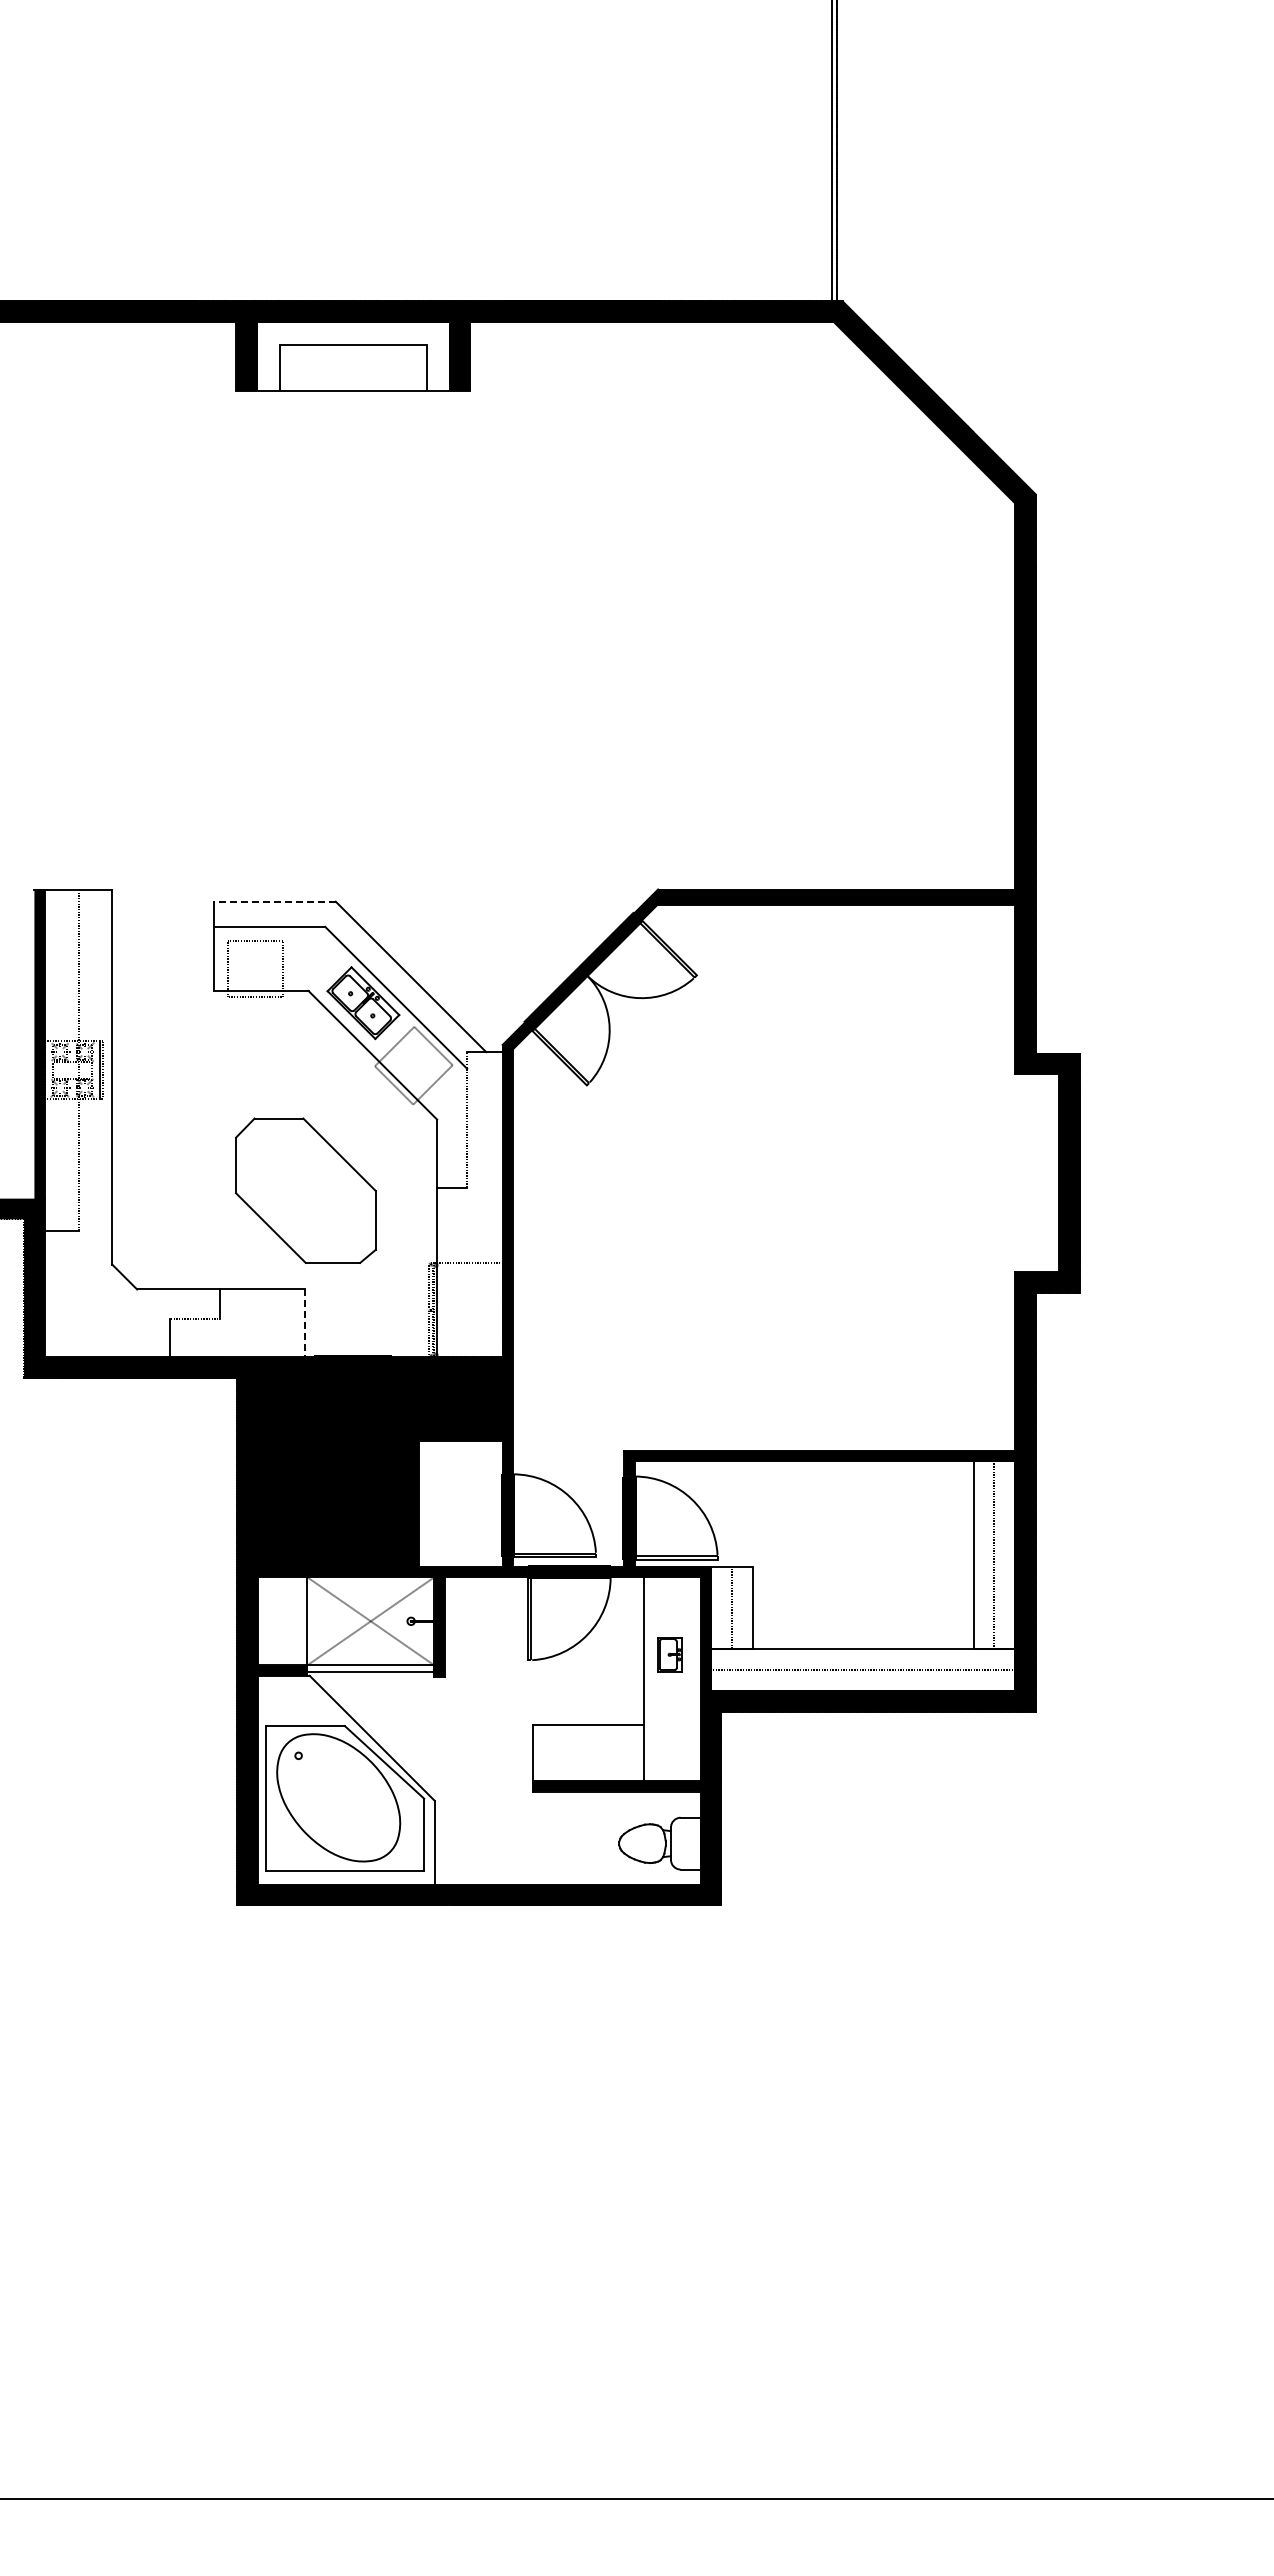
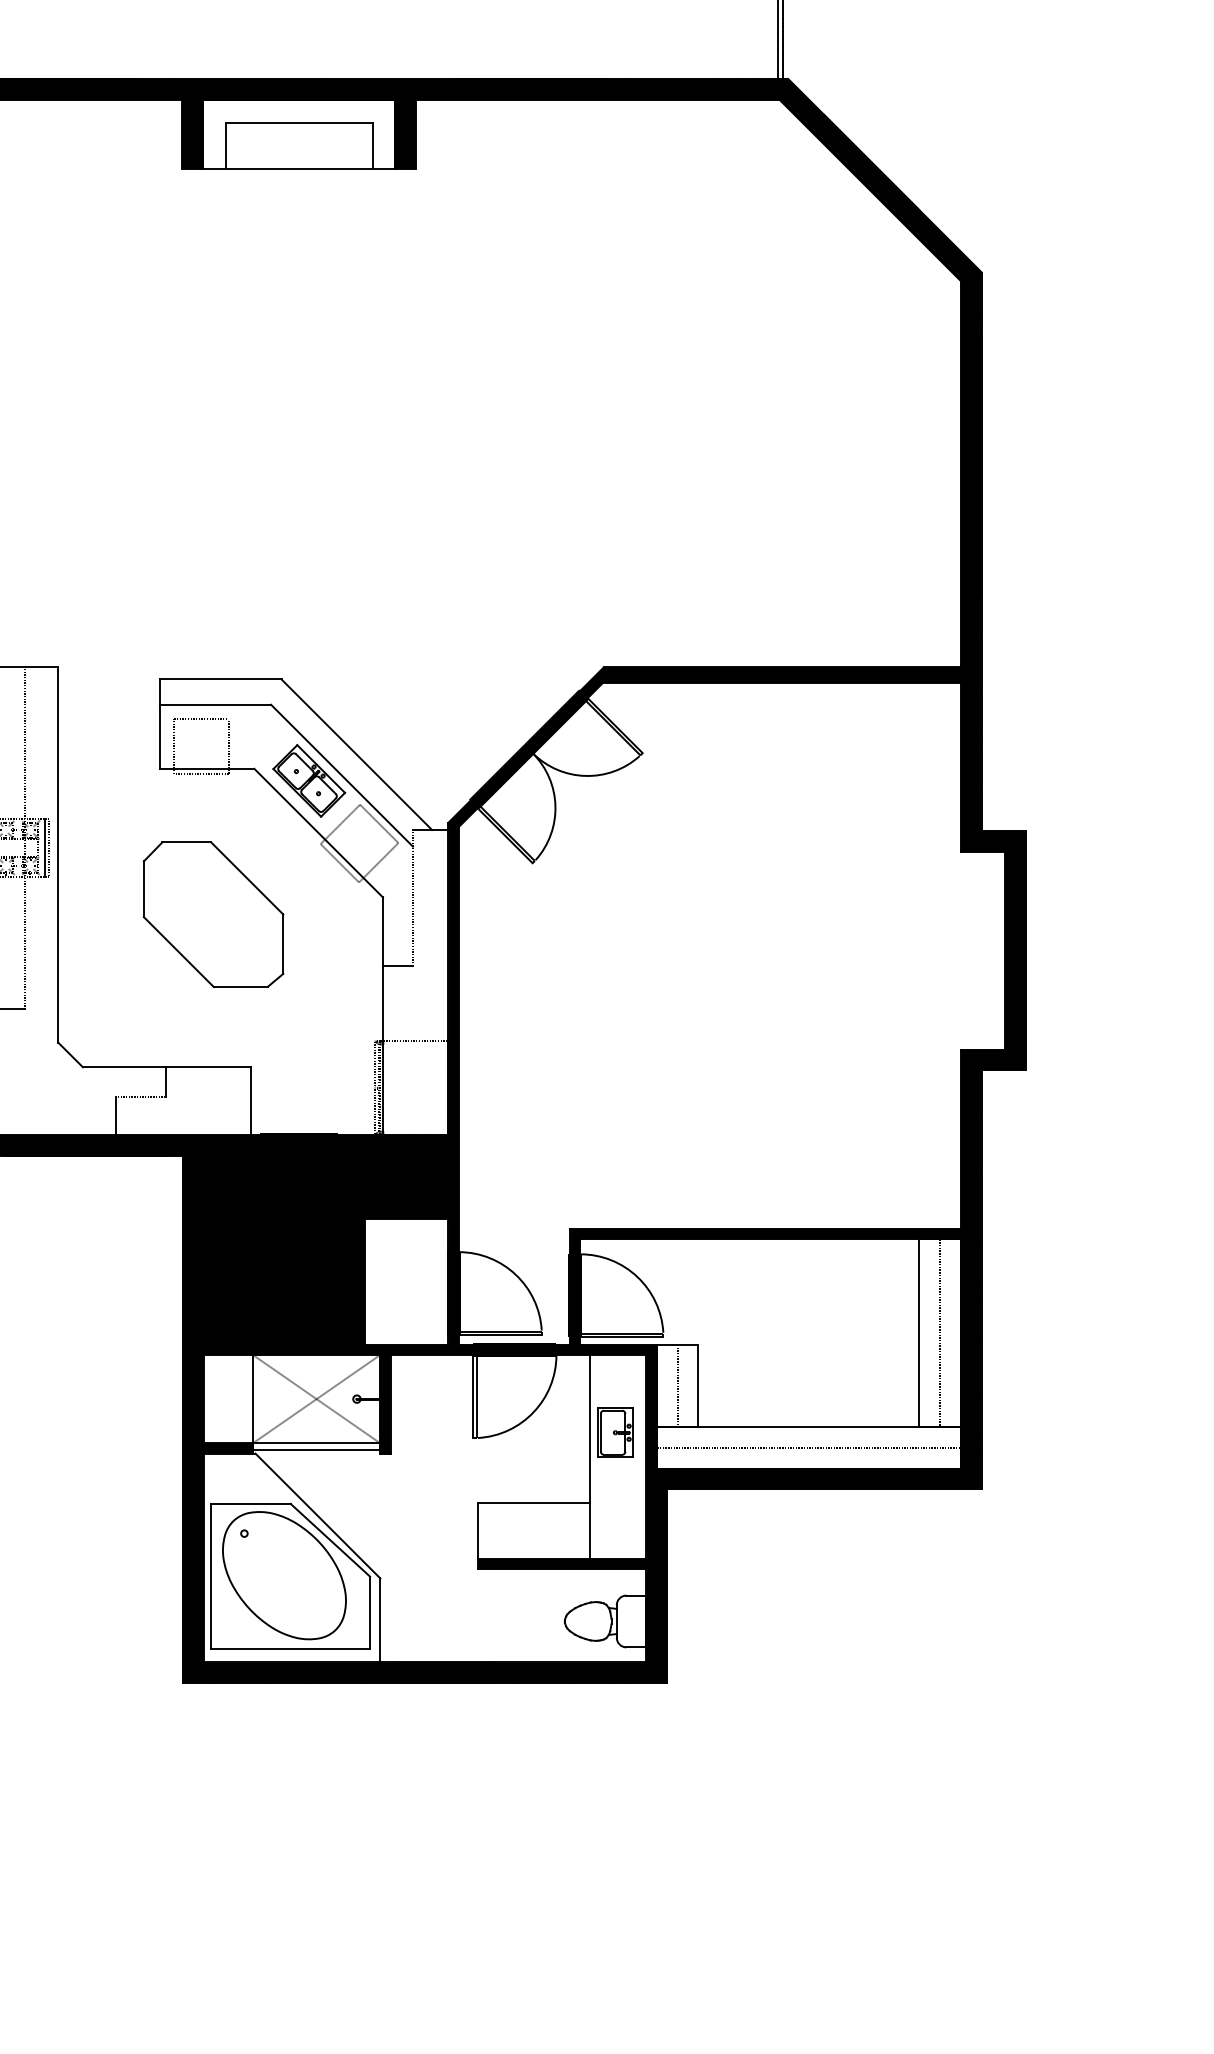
line: (274, 901) -> (220, 679), dashed -> solid
part: (305, 1190) -> (213, 914), moved
line: (305, 1323) -> (251, 1101), dashed -> solid
part: (669, 1654) -> (615, 1432), size x1.43

